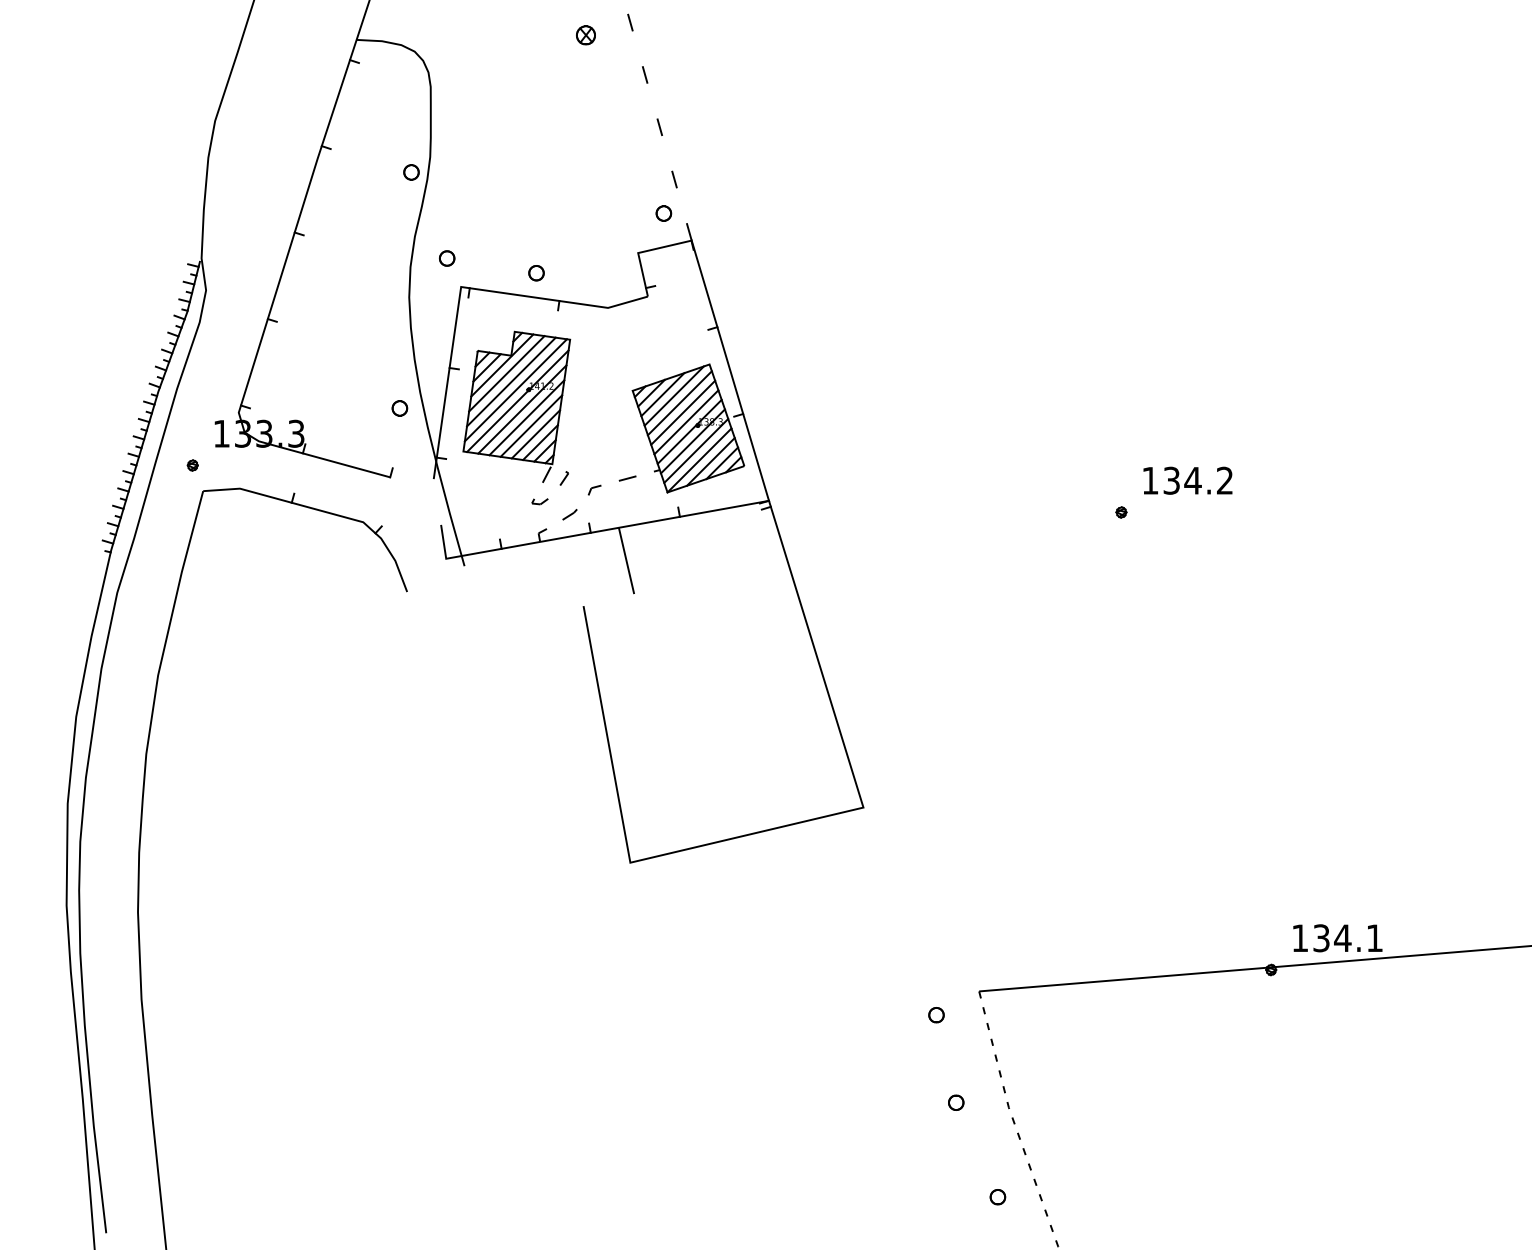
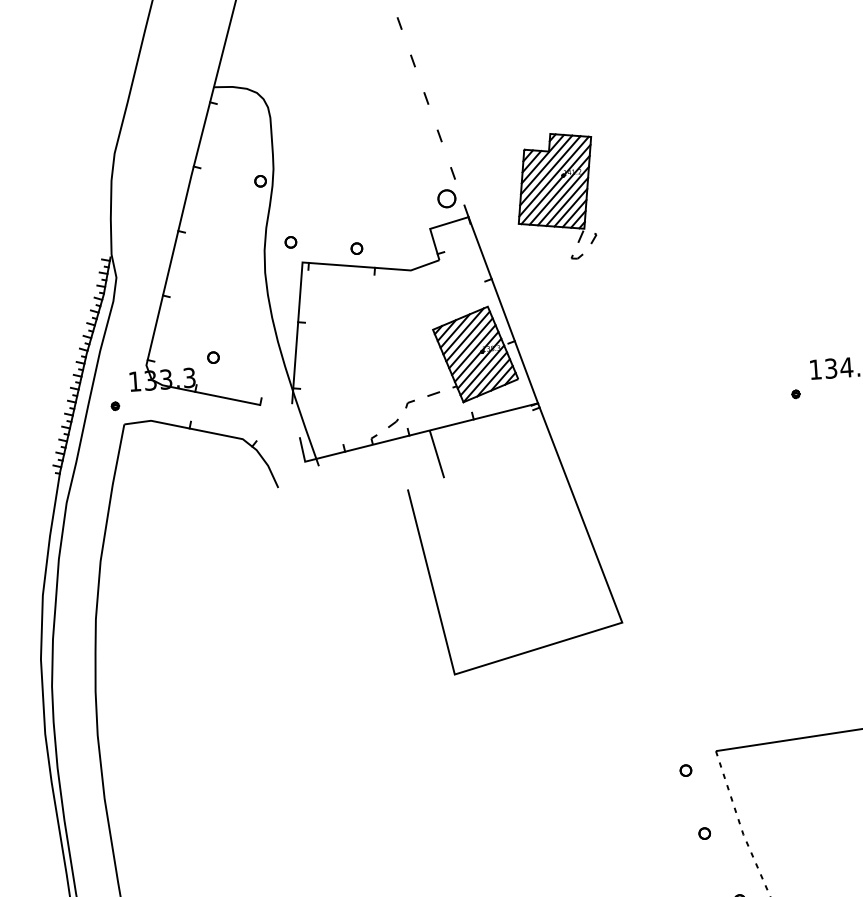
part: (585, 35) -> (380, 72), removed
part: (663, 213) -> (446, 198), size x1.6
part: (399, 408) -> (213, 357), moved
part: (516, 417) -> (555, 196), moved

